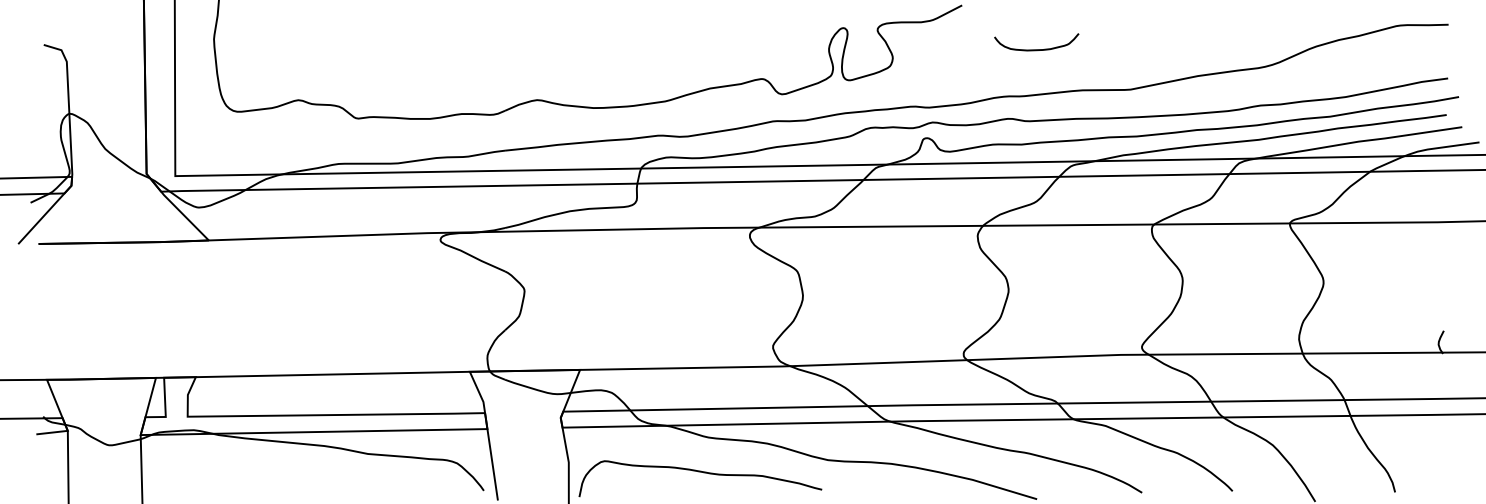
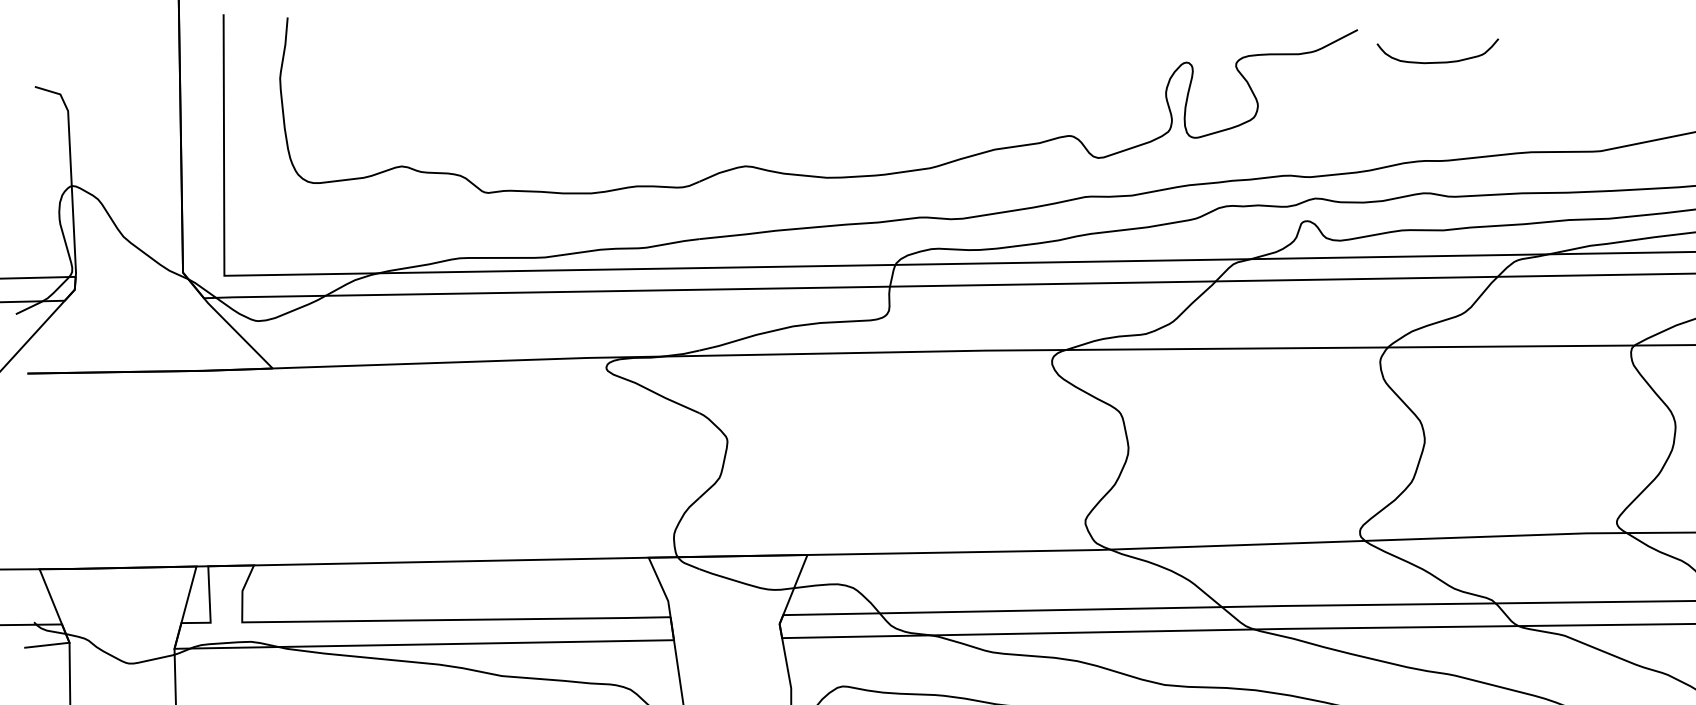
curve: (1036, 49) -> (1437, 61), moved

